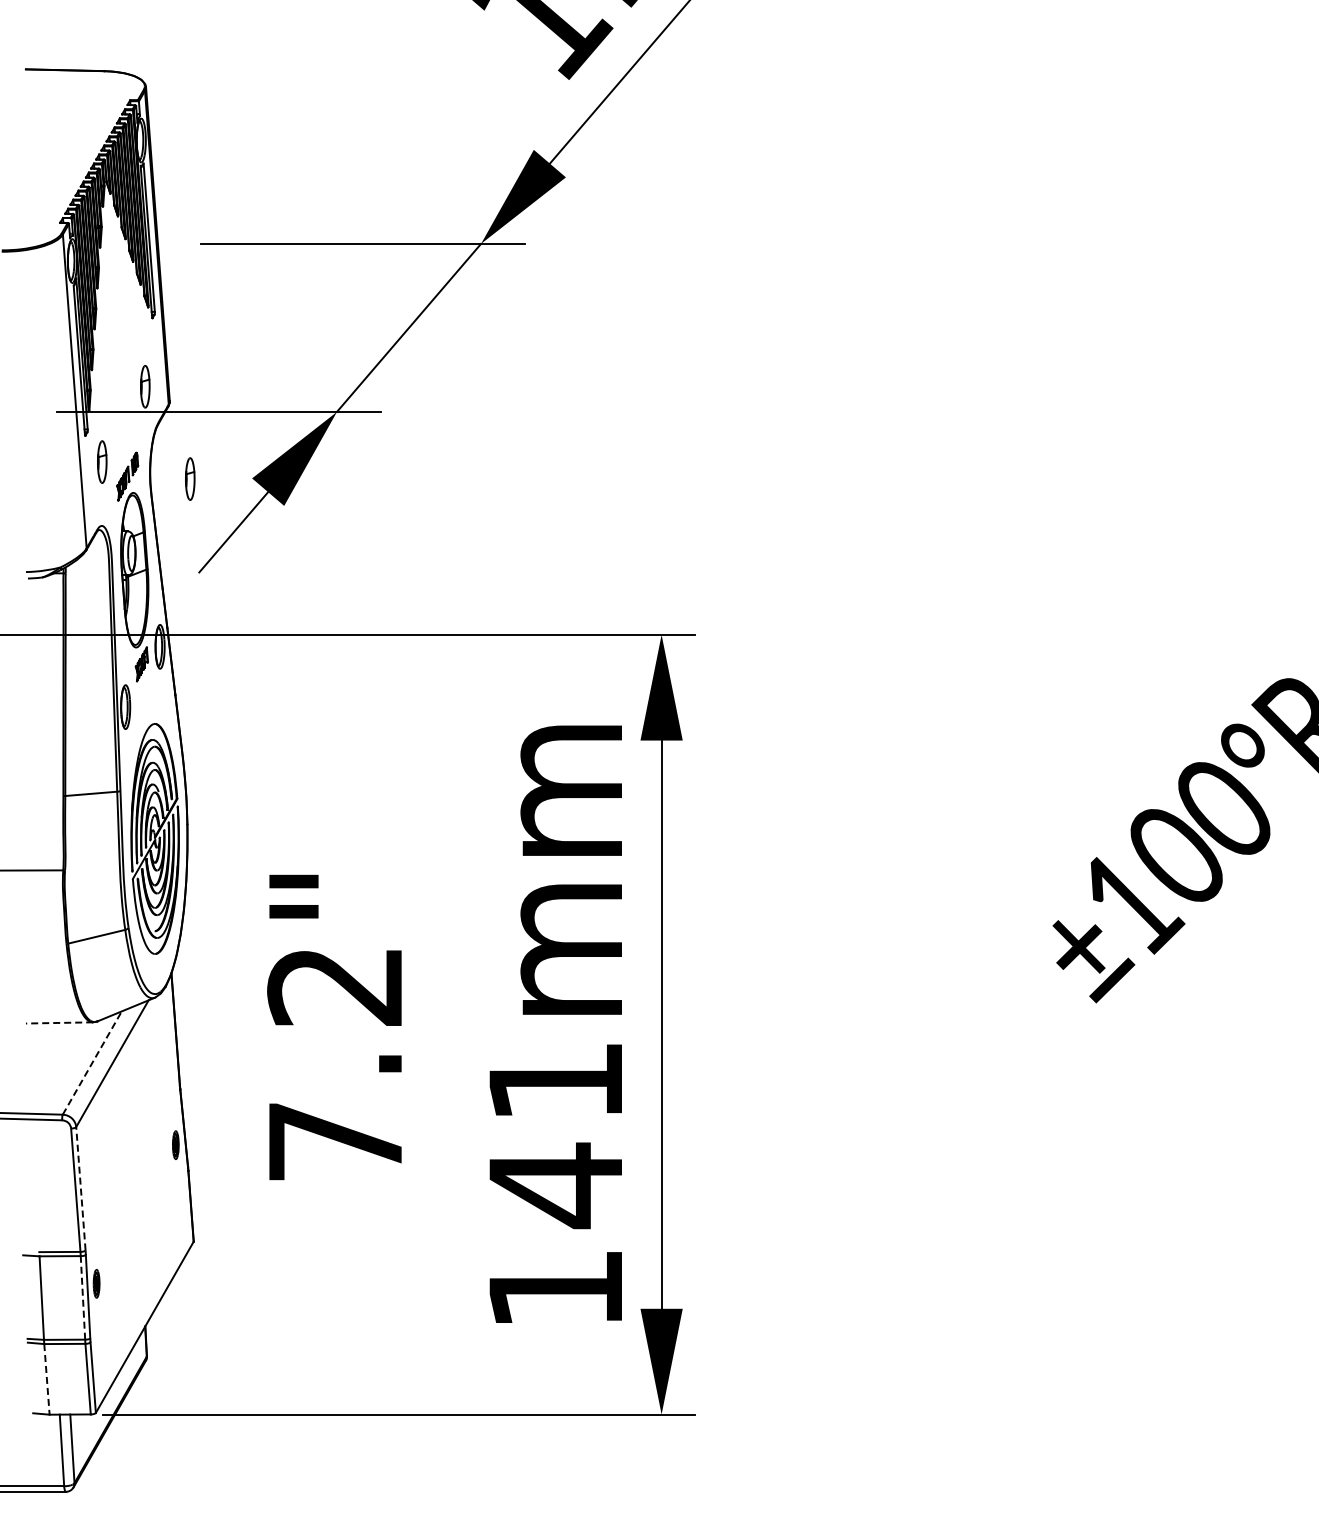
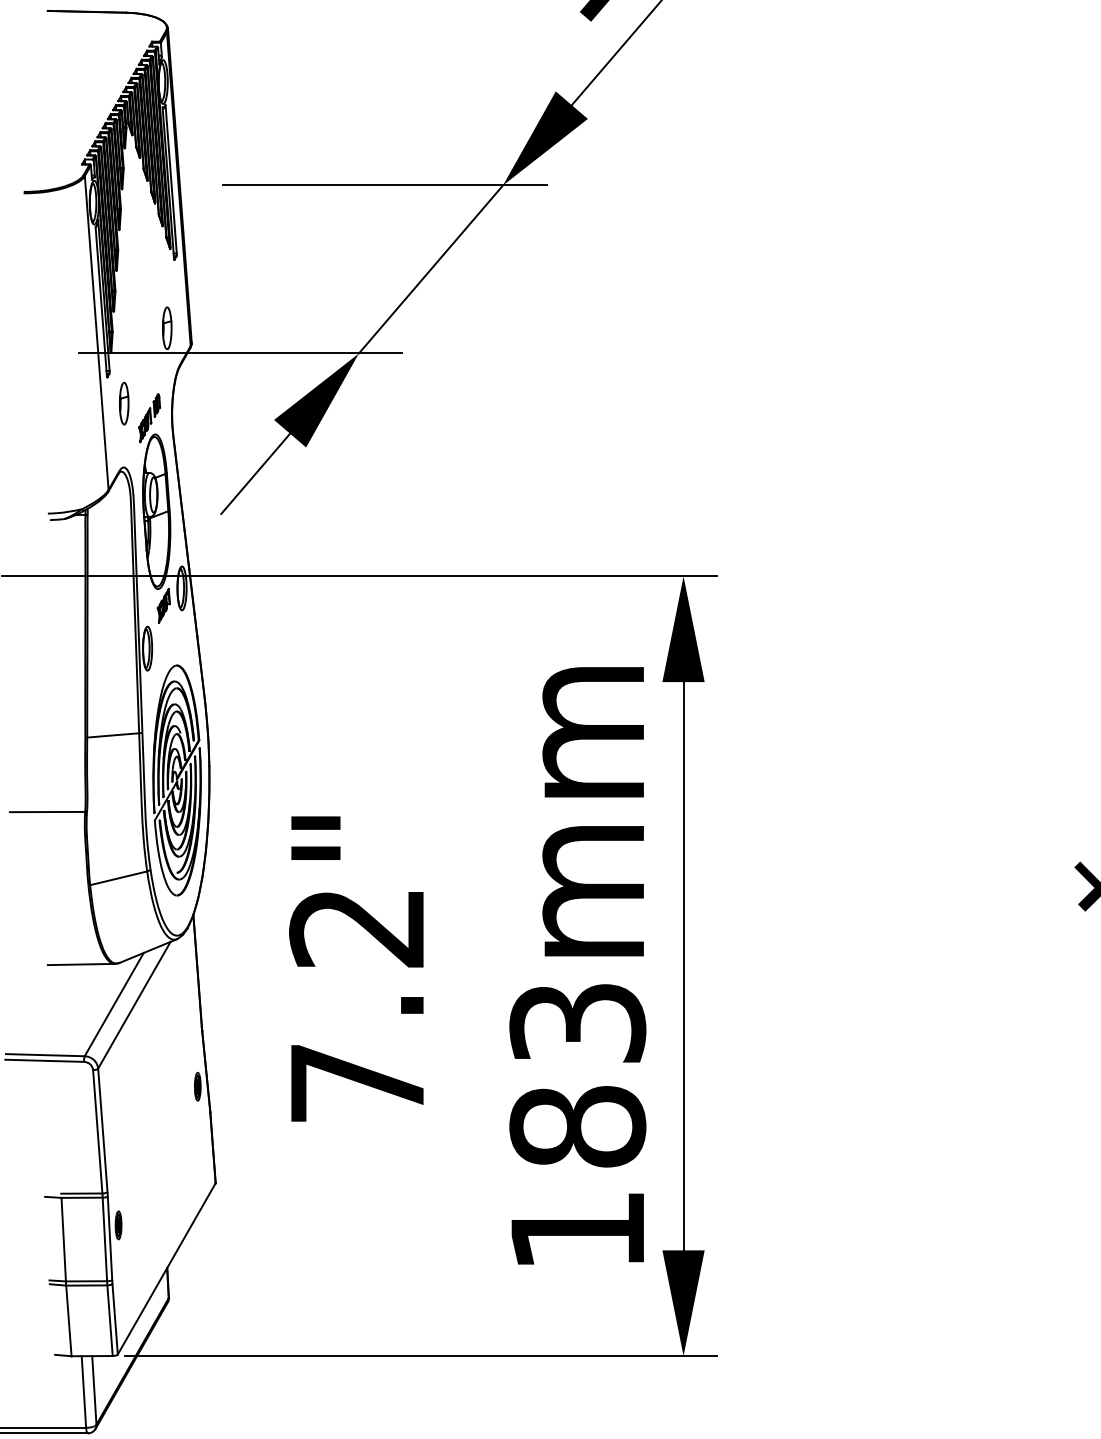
part: (190, 478) -> (212, 420), removed
line: (59, 1022) -> (81, 964), dashed -> solid
line: (92, 1062) -> (114, 1004), dashed -> solid
text: (555, 1135) -> (577, 1077), 141mm -> 183mm
line: (80, 1188) -> (102, 1130), dashed -> solid
line: (82, 1297) -> (104, 1239), dashed -> solid
line: (46, 1379) -> (68, 1321), dashed -> solid

